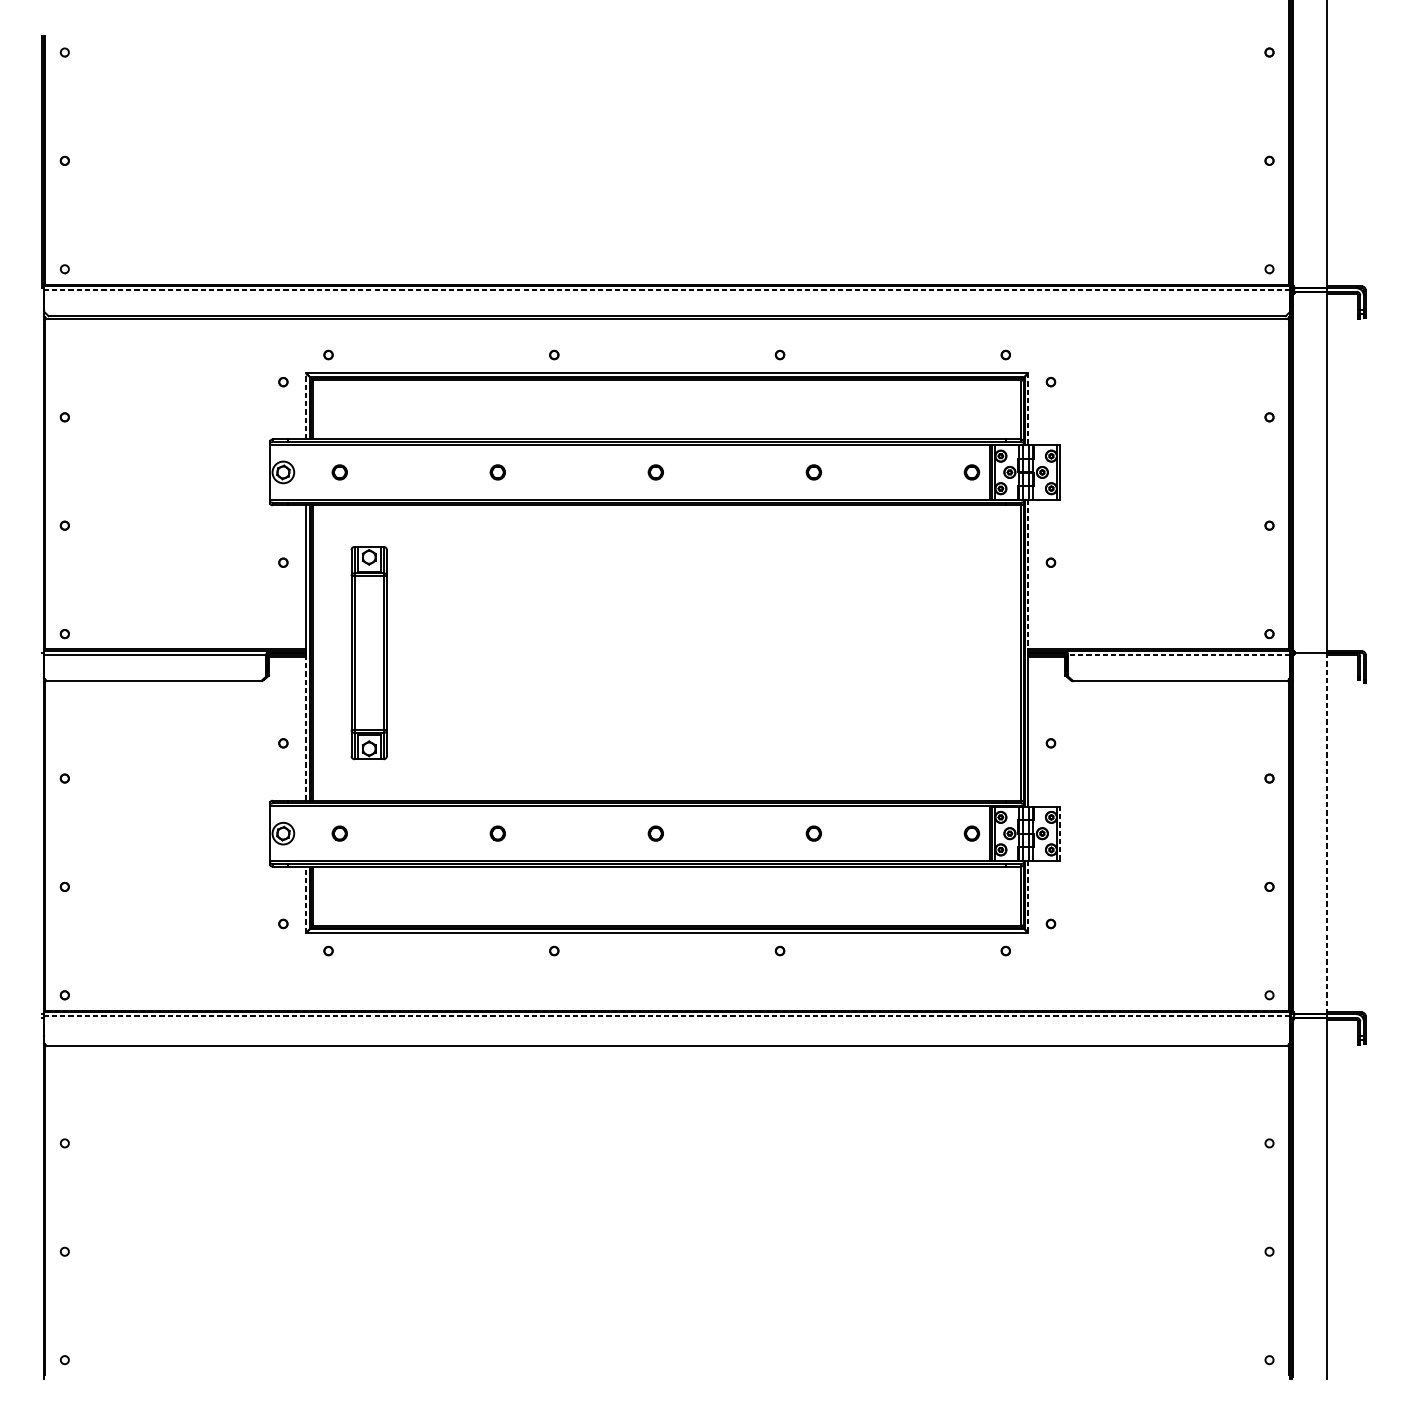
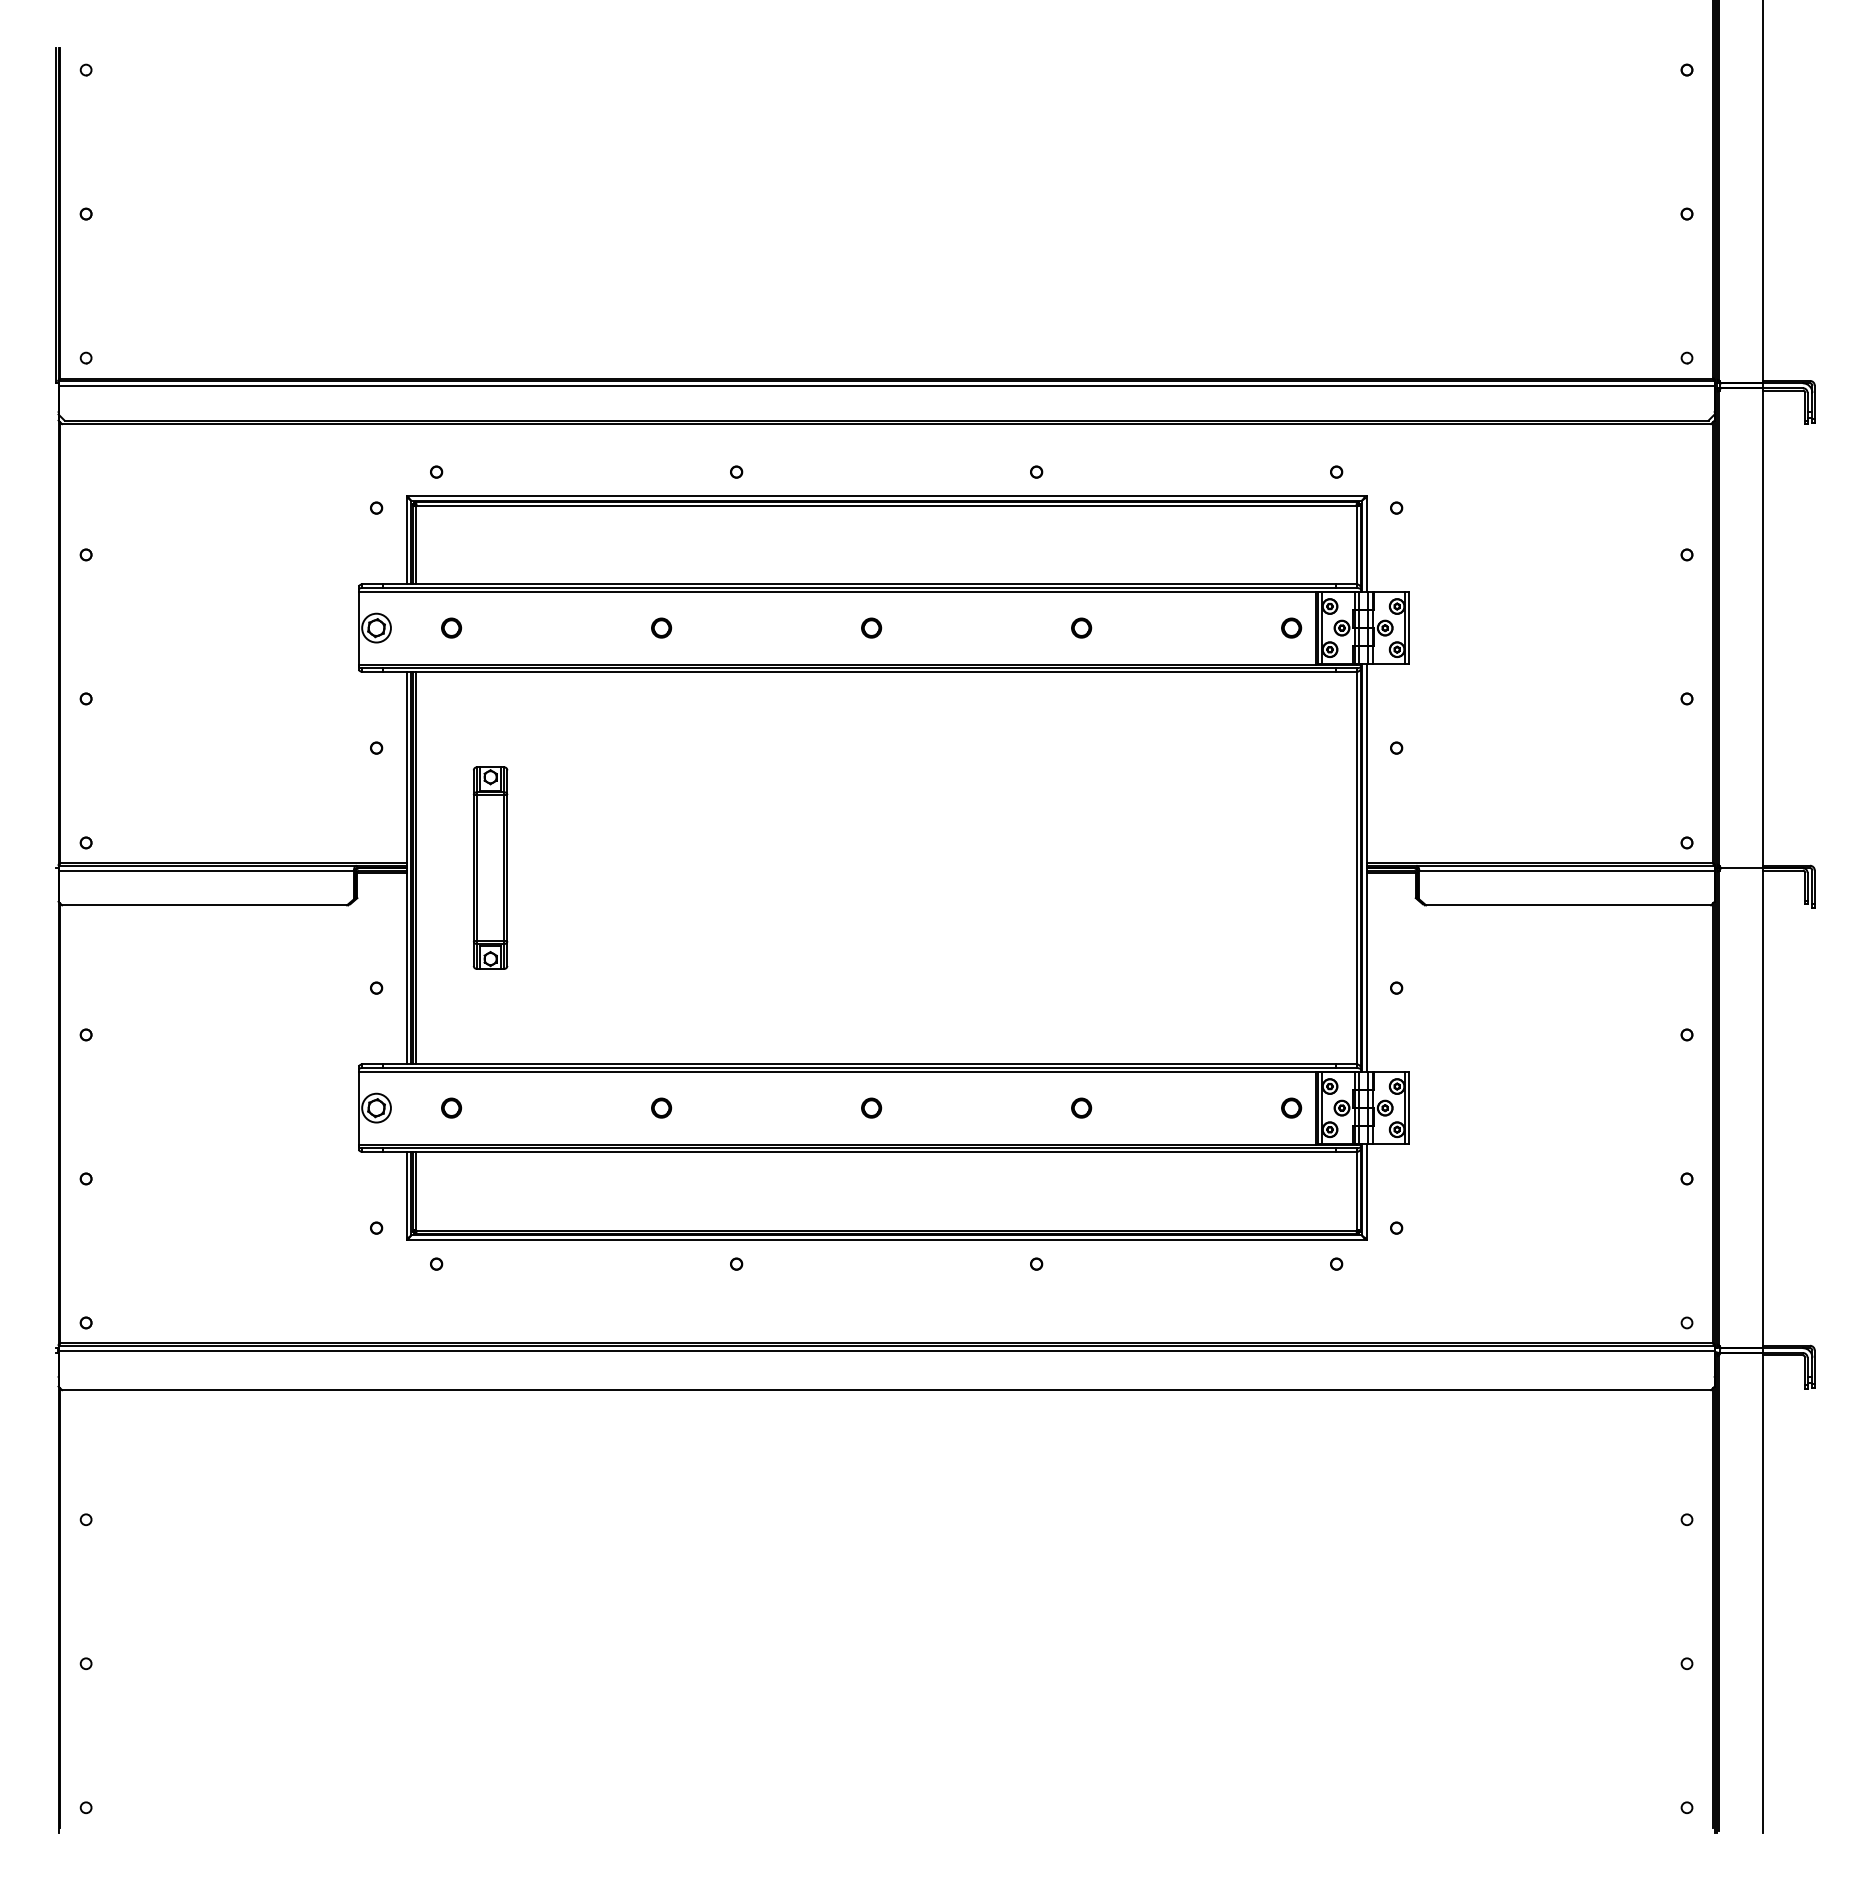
line: (667, 289) -> (886, 385), dashed -> solid
line: (305, 405) -> (406, 539), dashed -> solid
line: (1028, 409) -> (1366, 544), dashed -> solid
line: (1028, 574) -> (1366, 763), dashed -> solid
part: (369, 652) -> (490, 867), size x0.71
line: (1178, 654) -> (1566, 870), dashed -> solid
line: (305, 728) -> (406, 968), dashed -> solid
line: (1060, 833) -> (1409, 1107), dashed -> solid
line: (1327, 833) -> (1763, 1107), dashed -> solid
line: (1028, 897) -> (1366, 1192), dashed -> solid
line: (305, 899) -> (406, 1195), dashed -> solid
line: (667, 1016) -> (886, 1350), dashed -> solid

